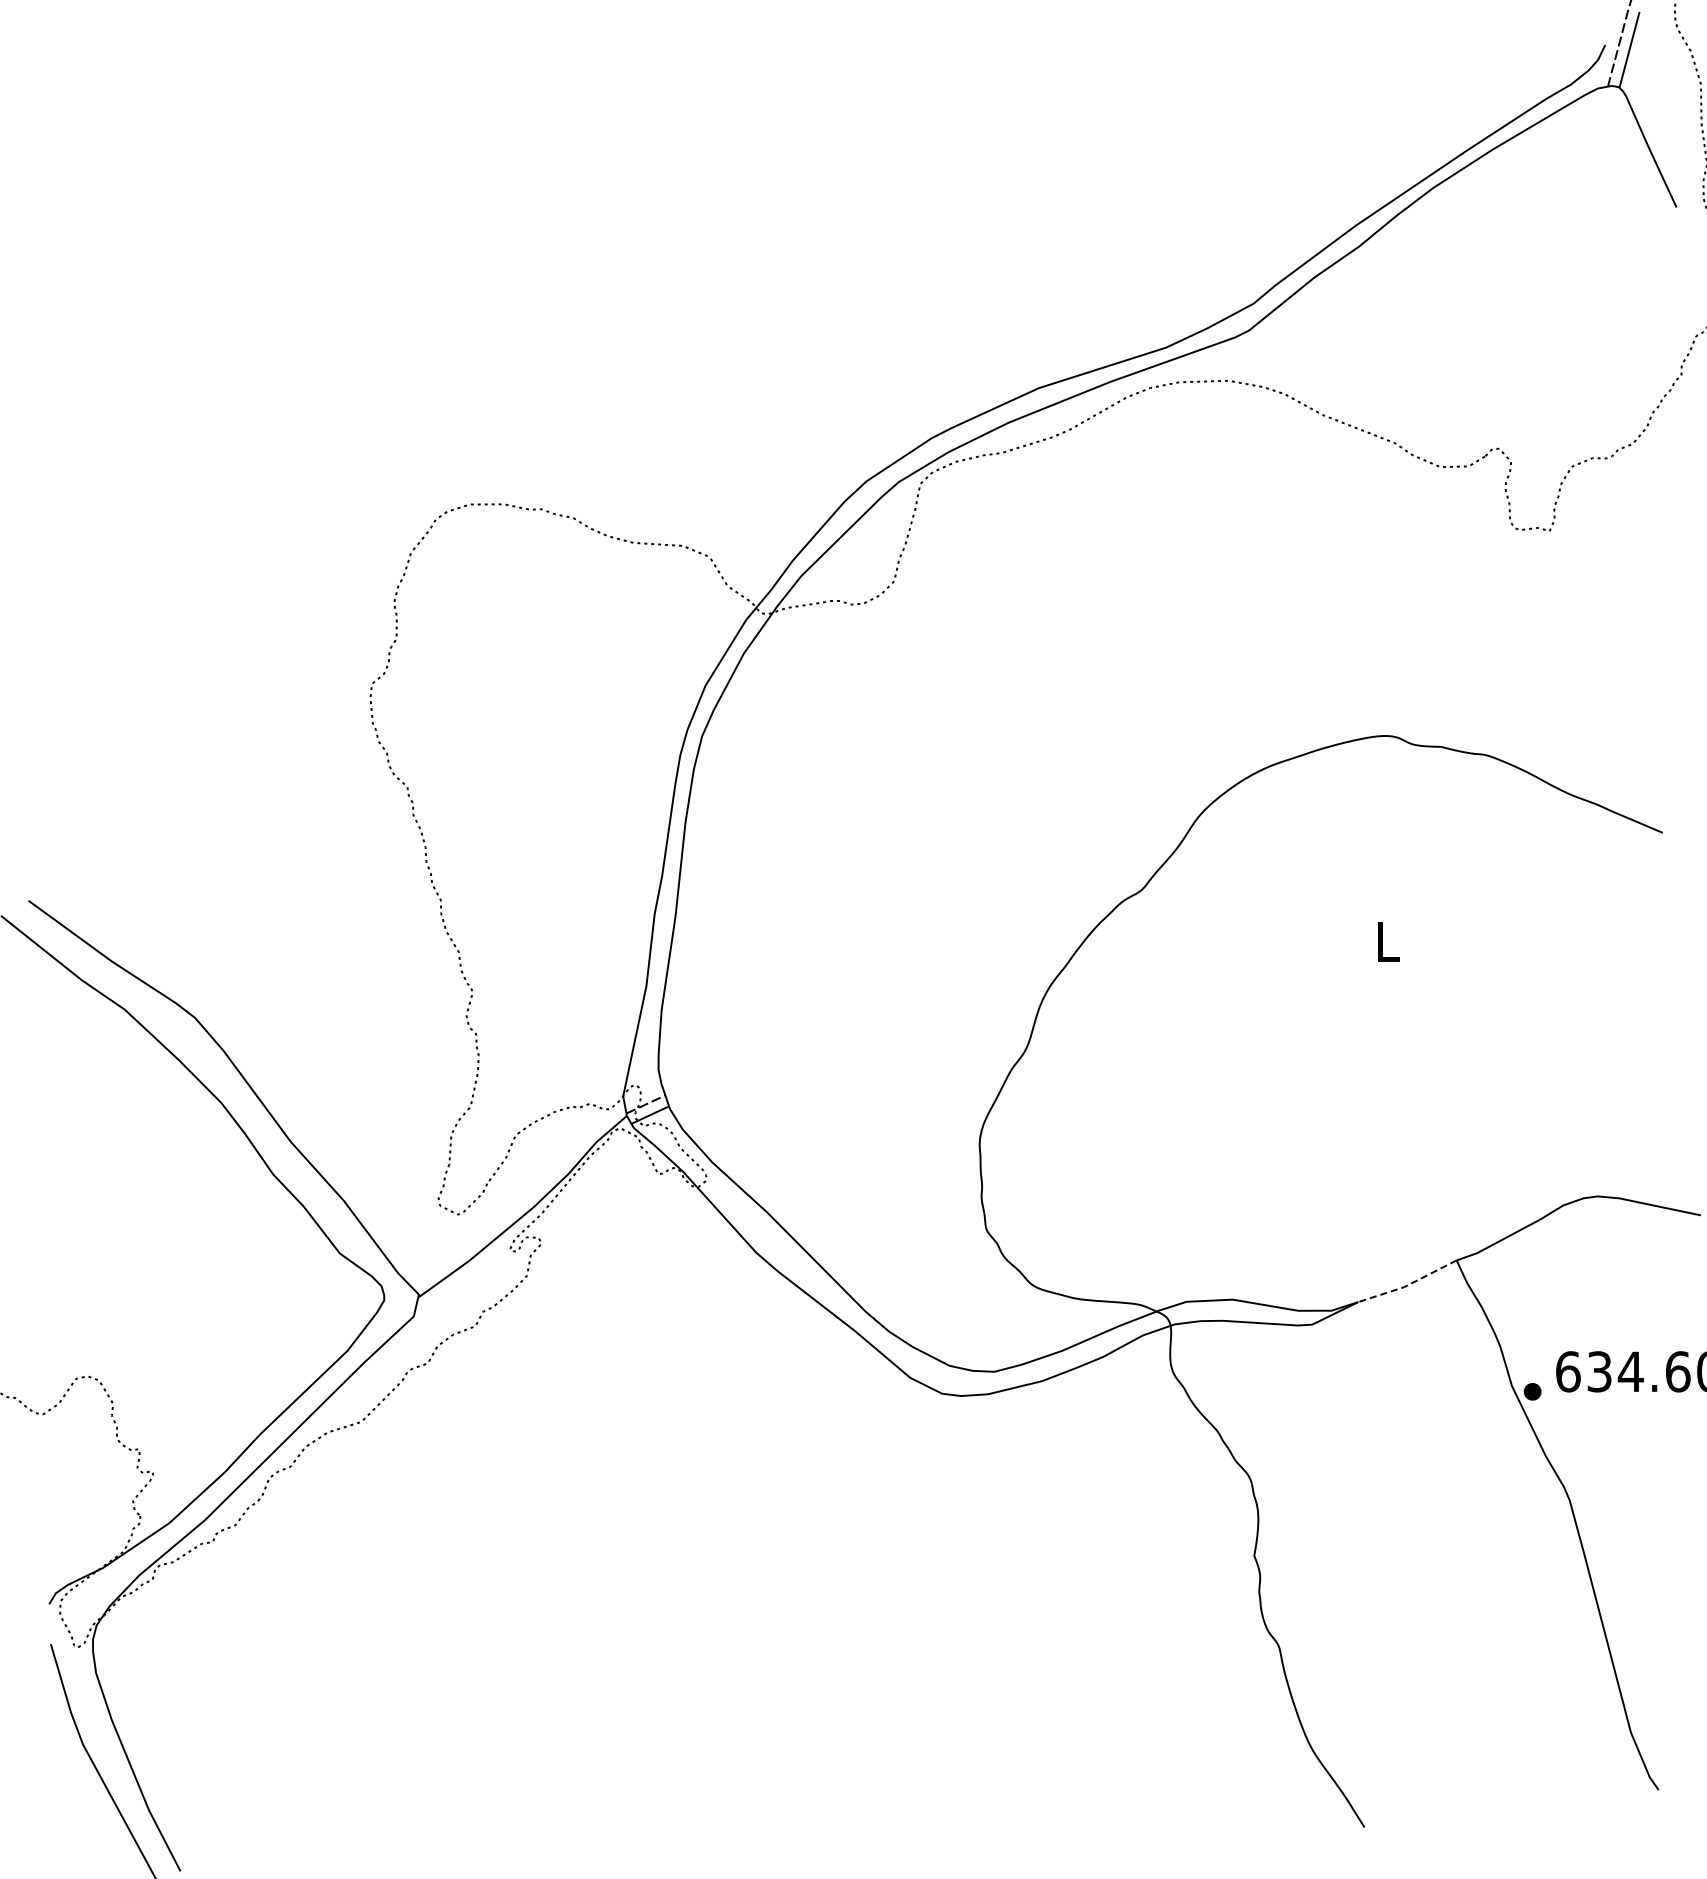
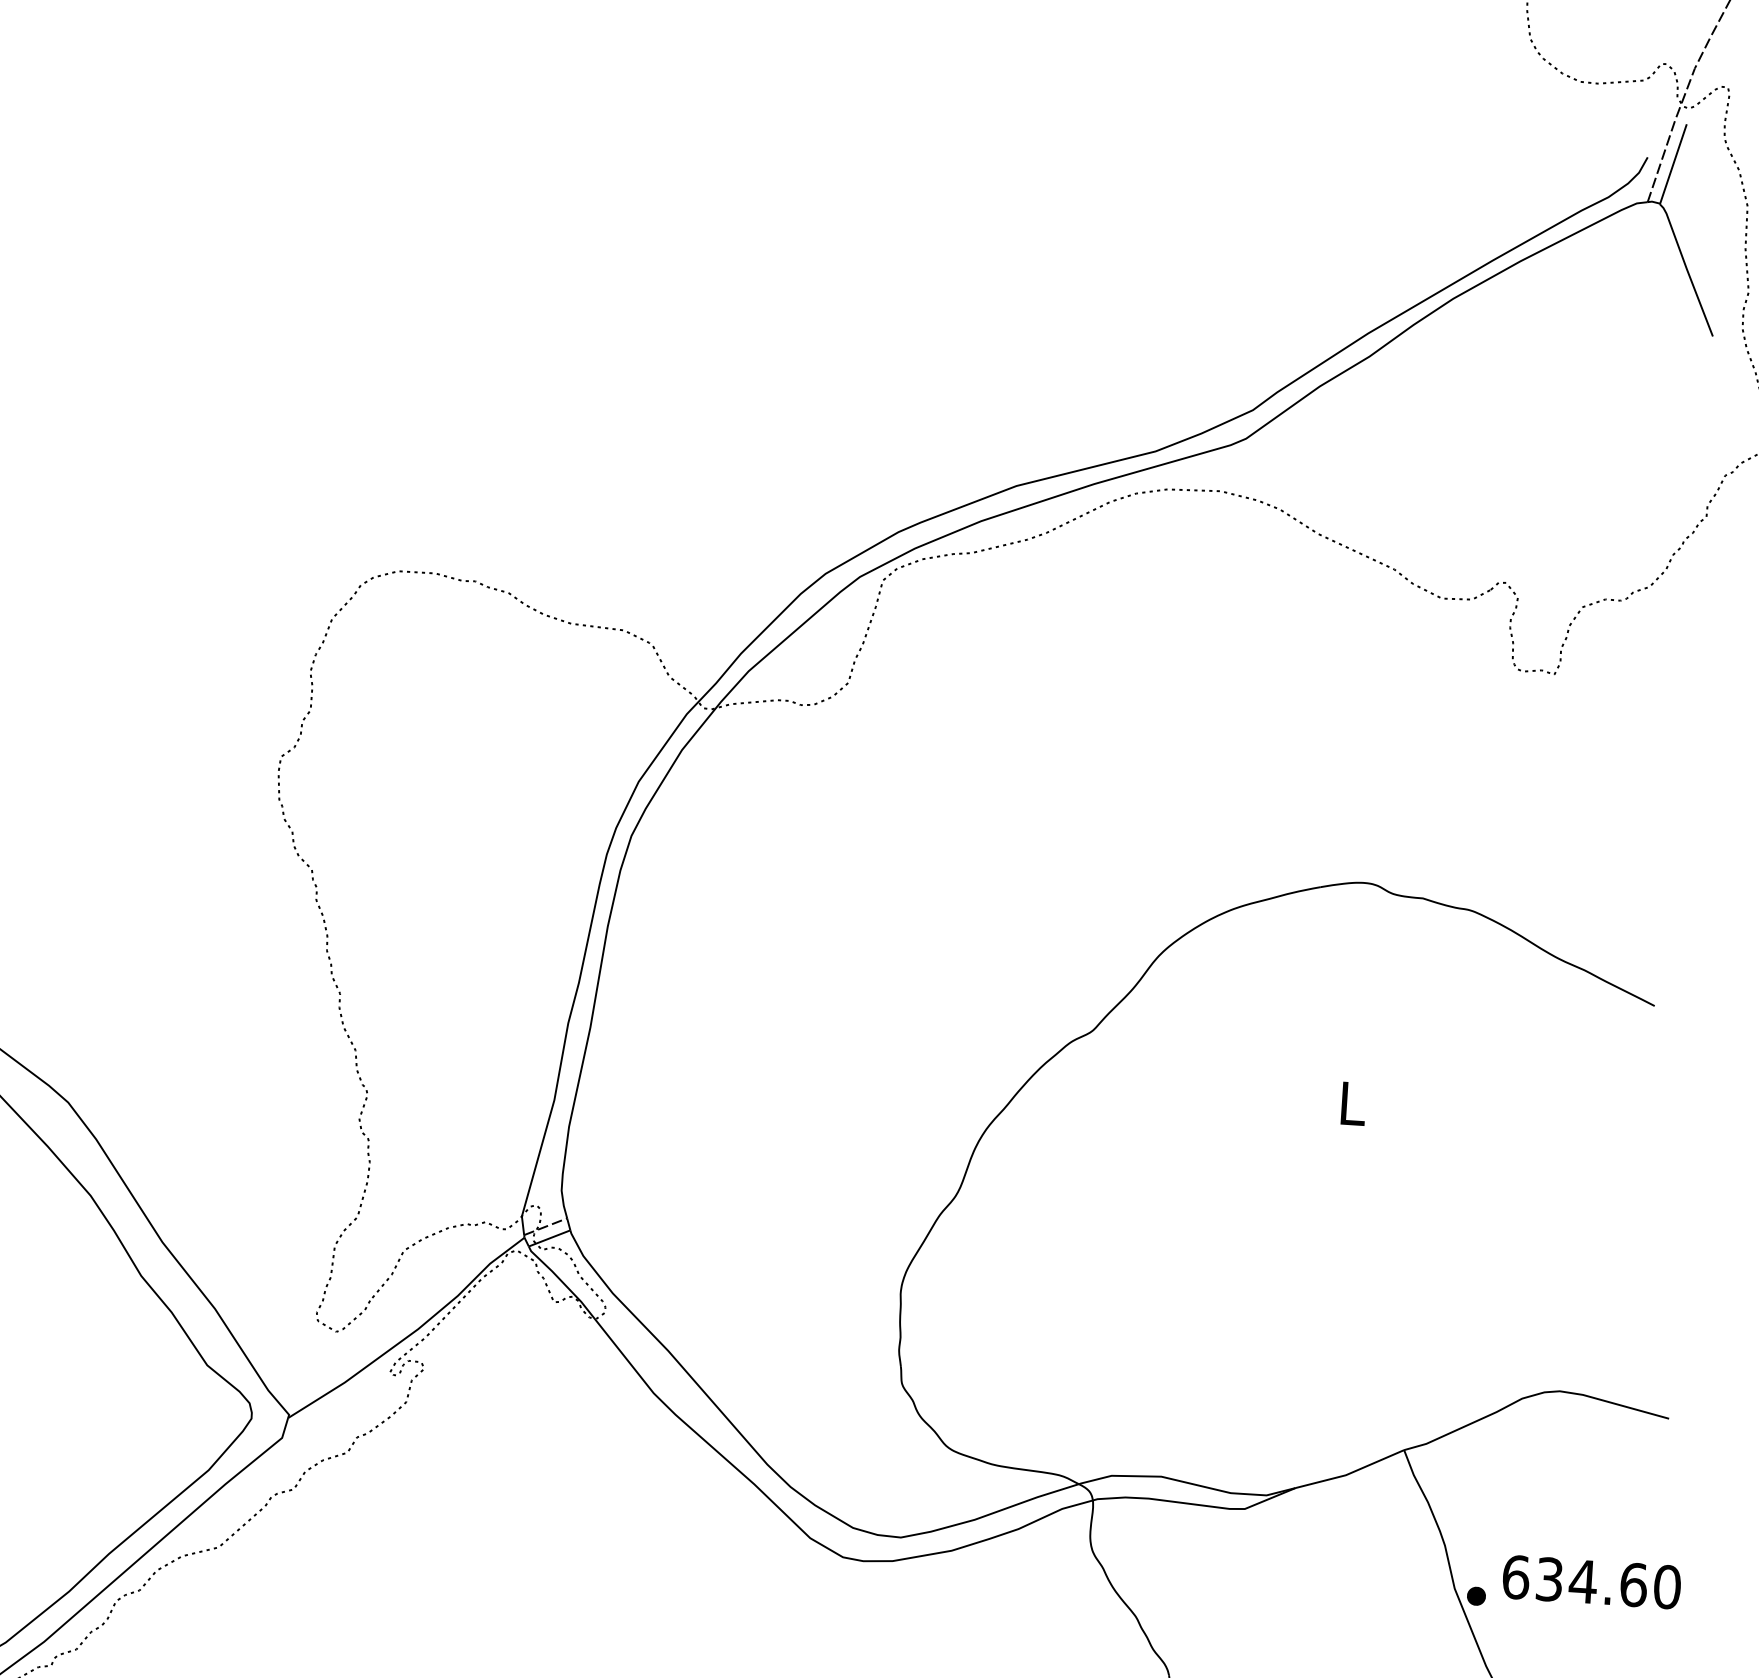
line: (1408, 1285) -> (1350, 1473), dashed -> solid

